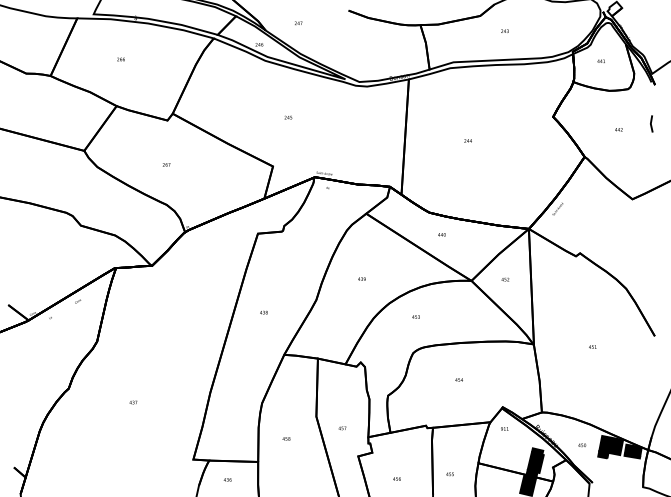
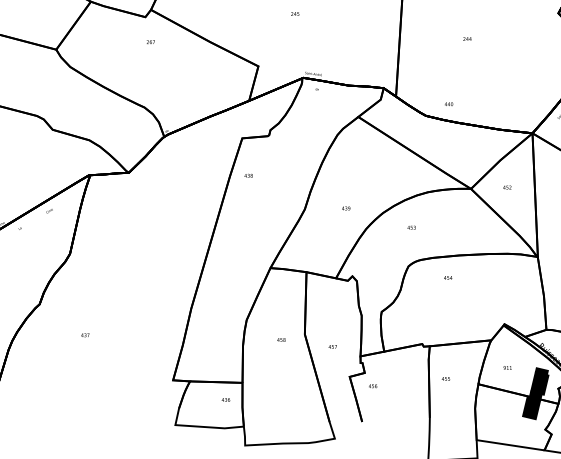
text: (288, 117) -> (295, 13), moved
text: (166, 164) -> (150, 41), moved
text: (441, 234) -> (448, 103), moved
text: (361, 278) -> (345, 207), moved
text: (263, 312) -> (248, 175), moved
text: (458, 379) -> (447, 277), moved
text: (133, 402) -> (85, 335), moved
text: (504, 428) -> (507, 367), moved
text: (286, 438) -> (281, 339), moved
text: (449, 474) -> (445, 379), moved
text: (396, 478) -> (372, 385), moved
text: (227, 479) -> (225, 399), moved

